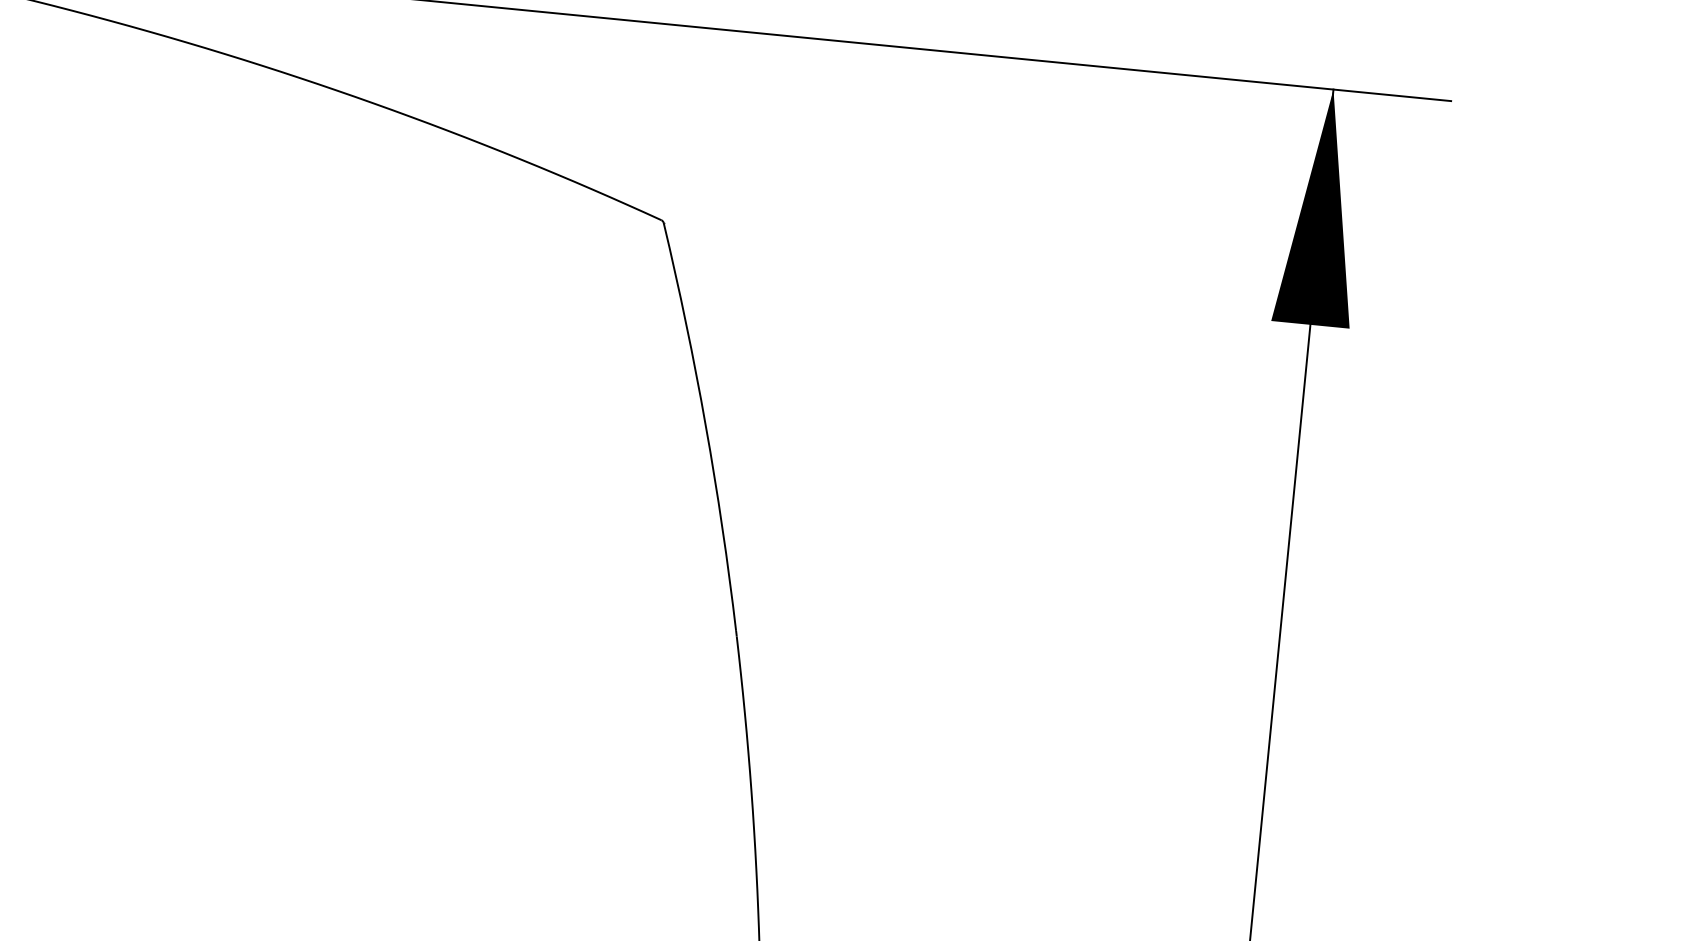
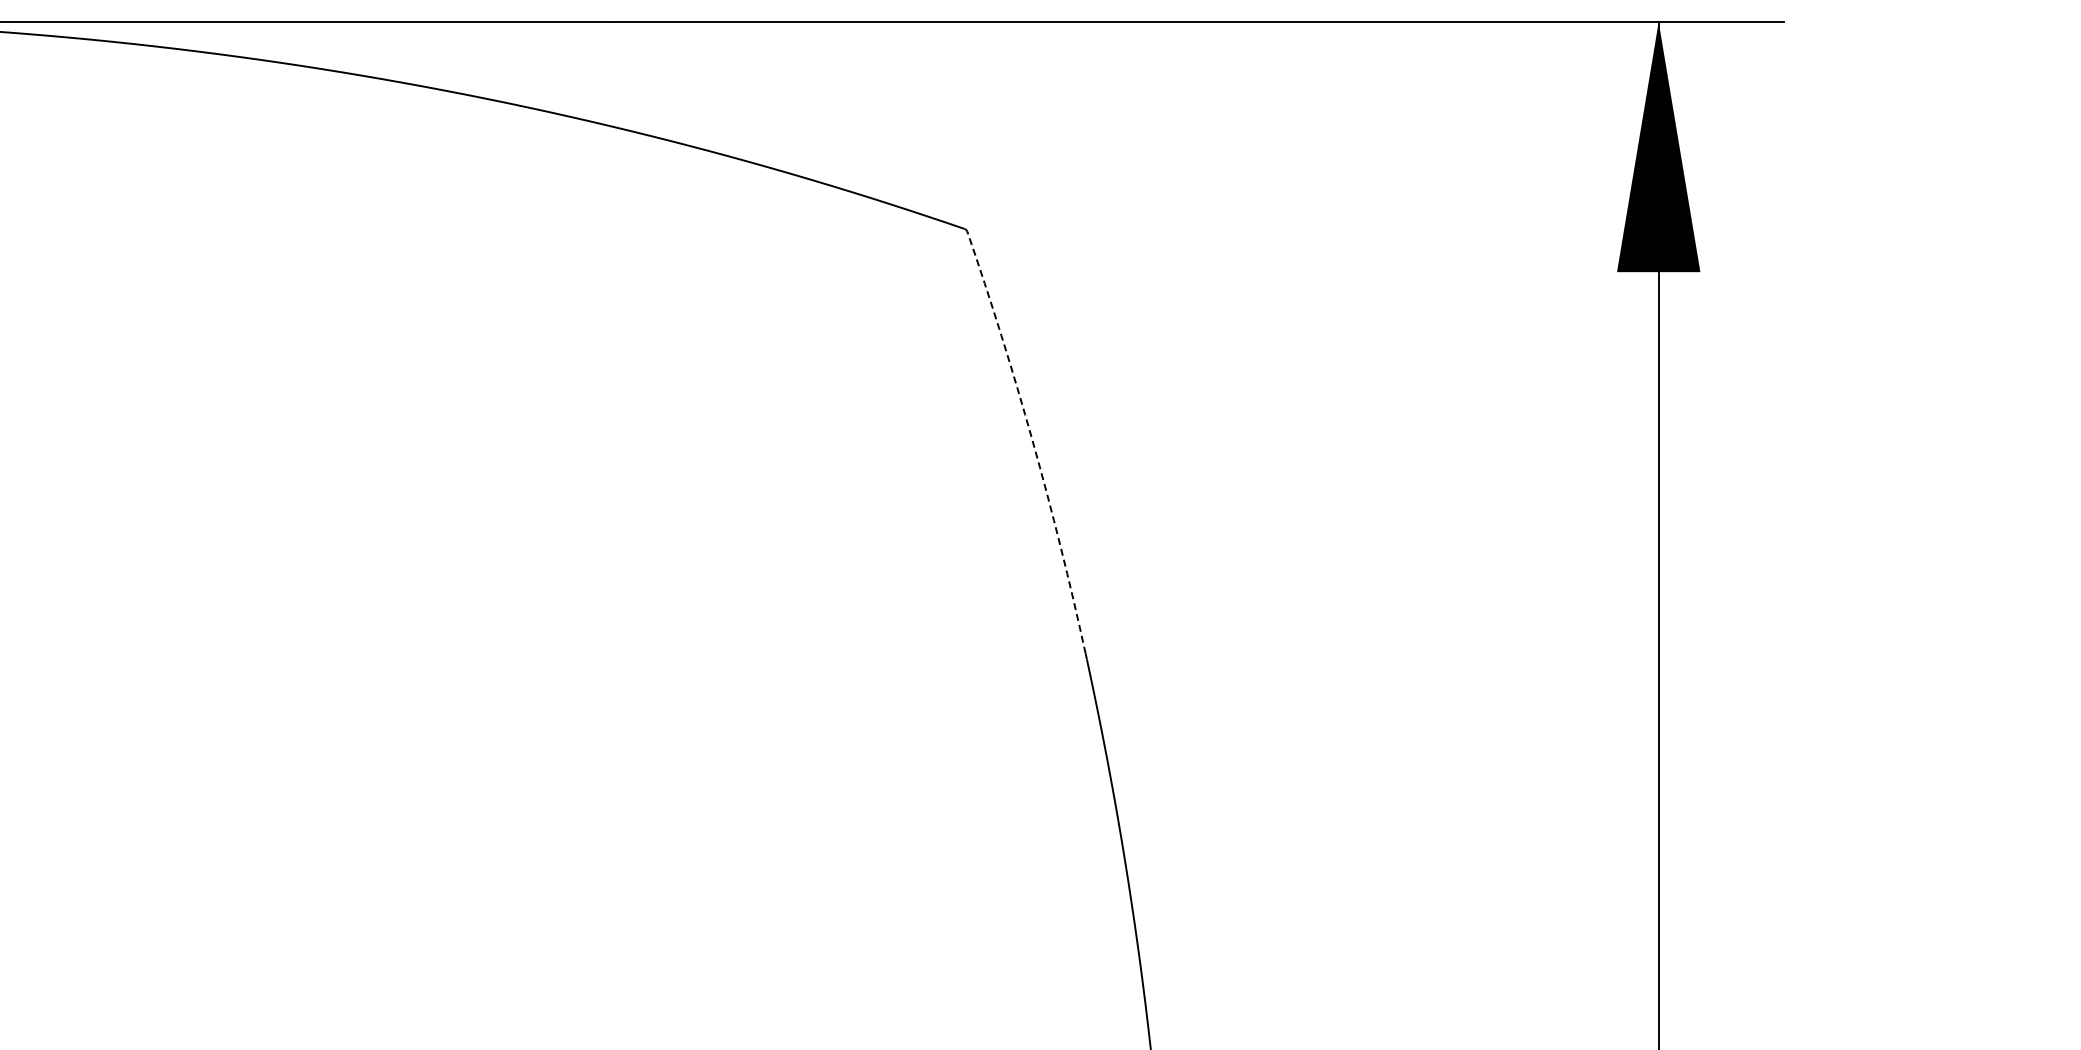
arc: (705, 425) -> (1032, 440), solid -> dashed

